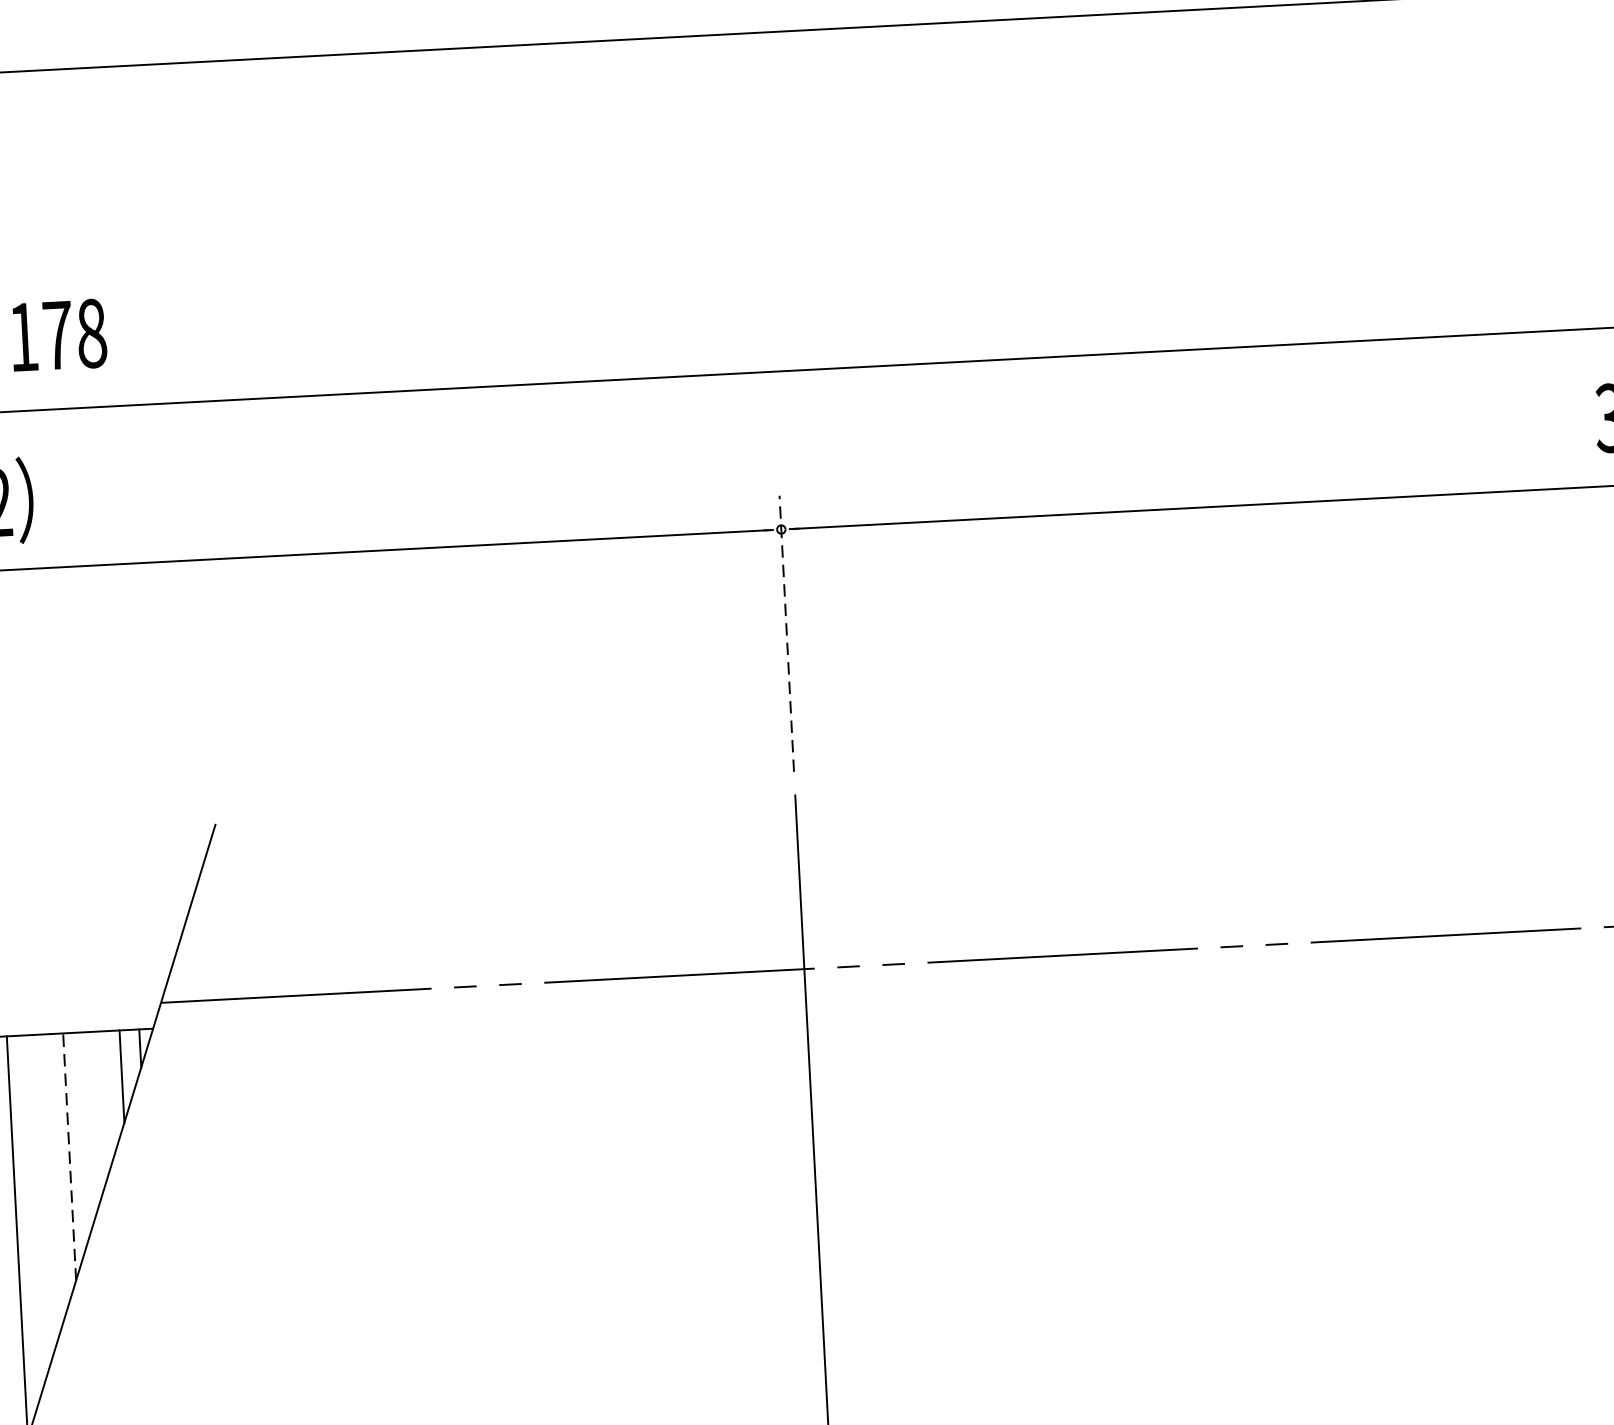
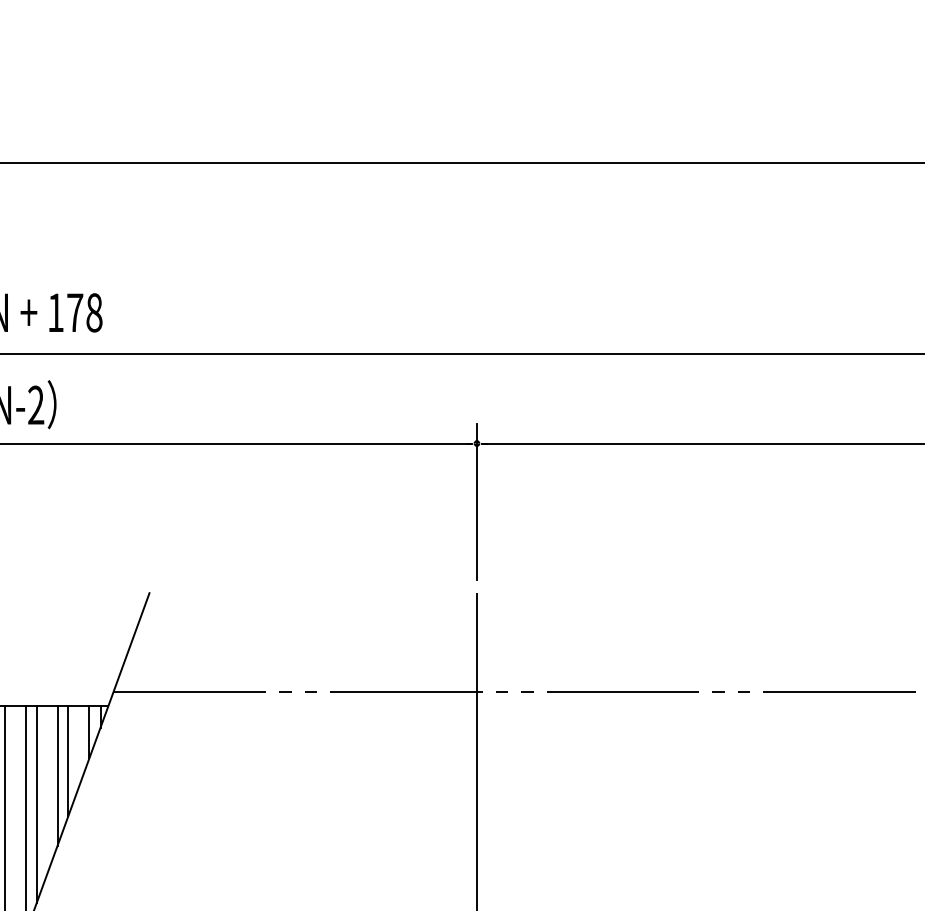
line: (785, 633) -> (476, 502), dashed -> solid
line: (87, 1130) -> (68, 761), added
line: (69, 1156) -> (57, 775), dashed -> solid
line: (34, 1209) -> (36, 804), added

